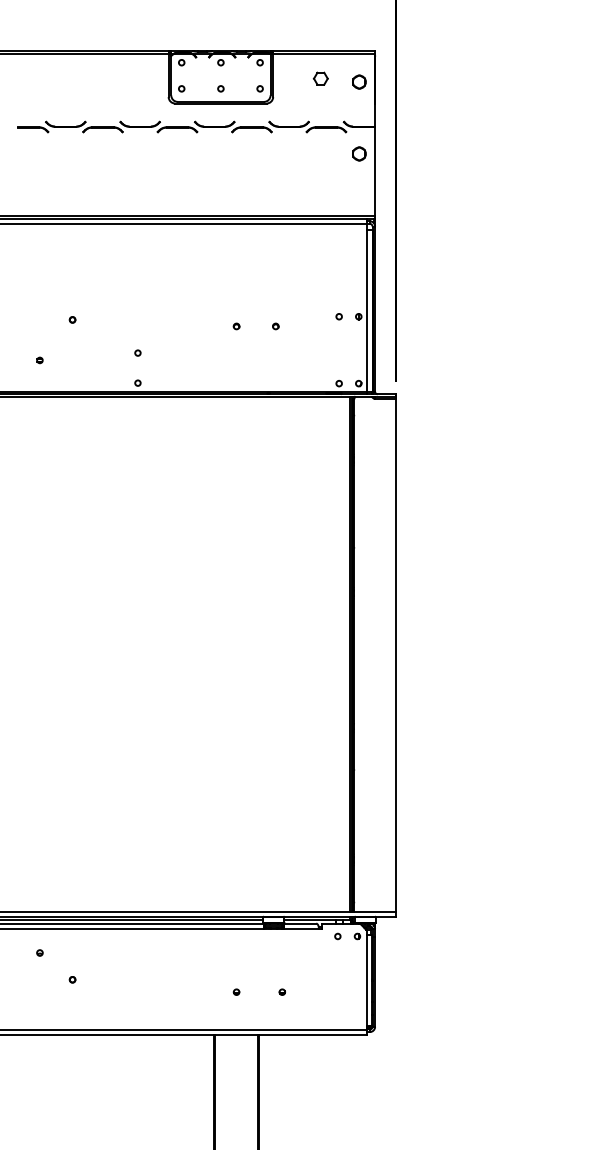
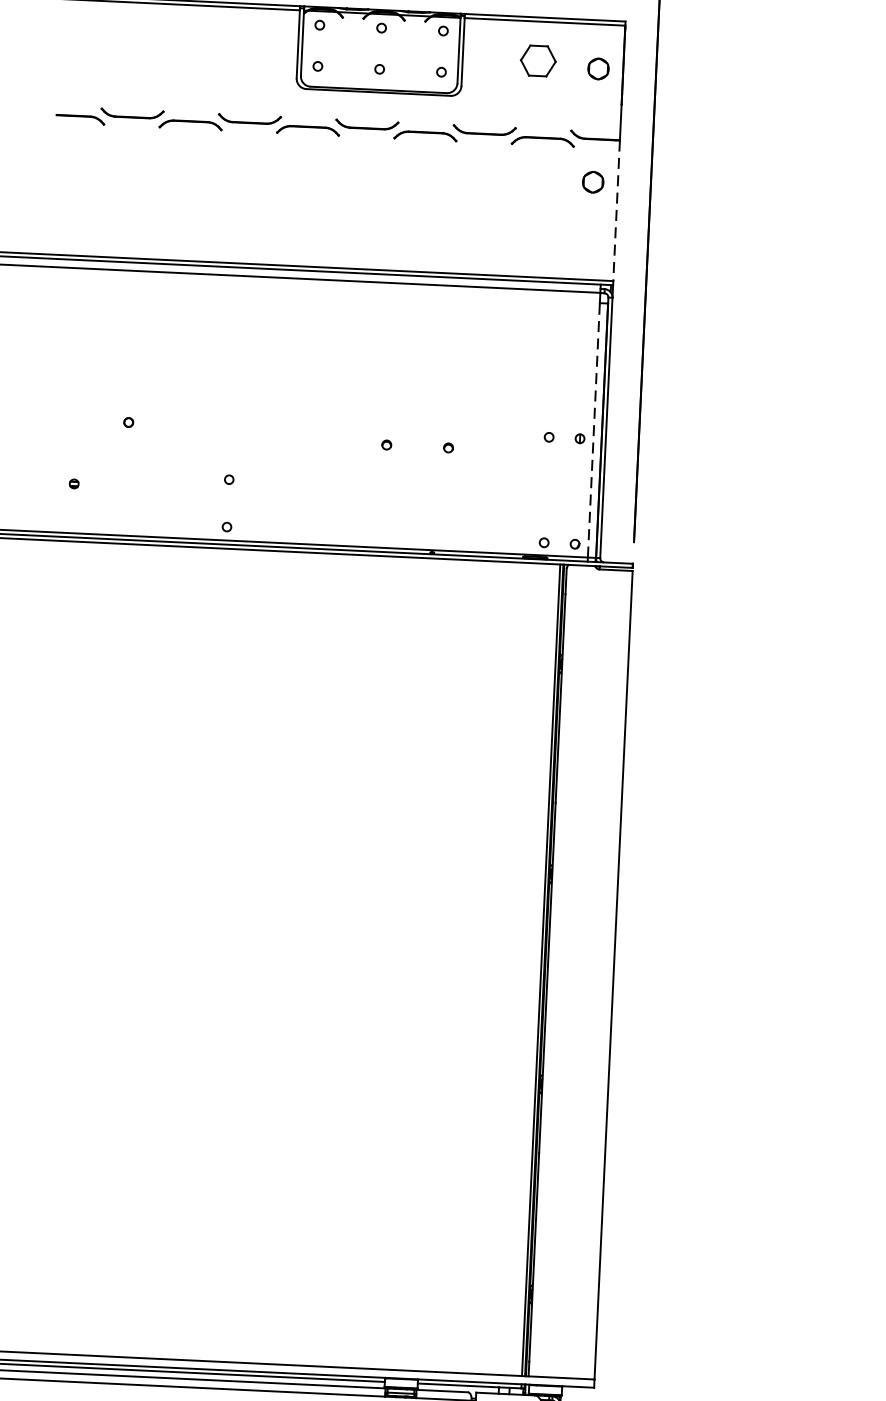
part: (320, 78) -> (537, 60), size x1.6
line: (375, 171) -> (617, 211), solid -> dashed
line: (367, 310) -> (594, 429), solid -> dashed

